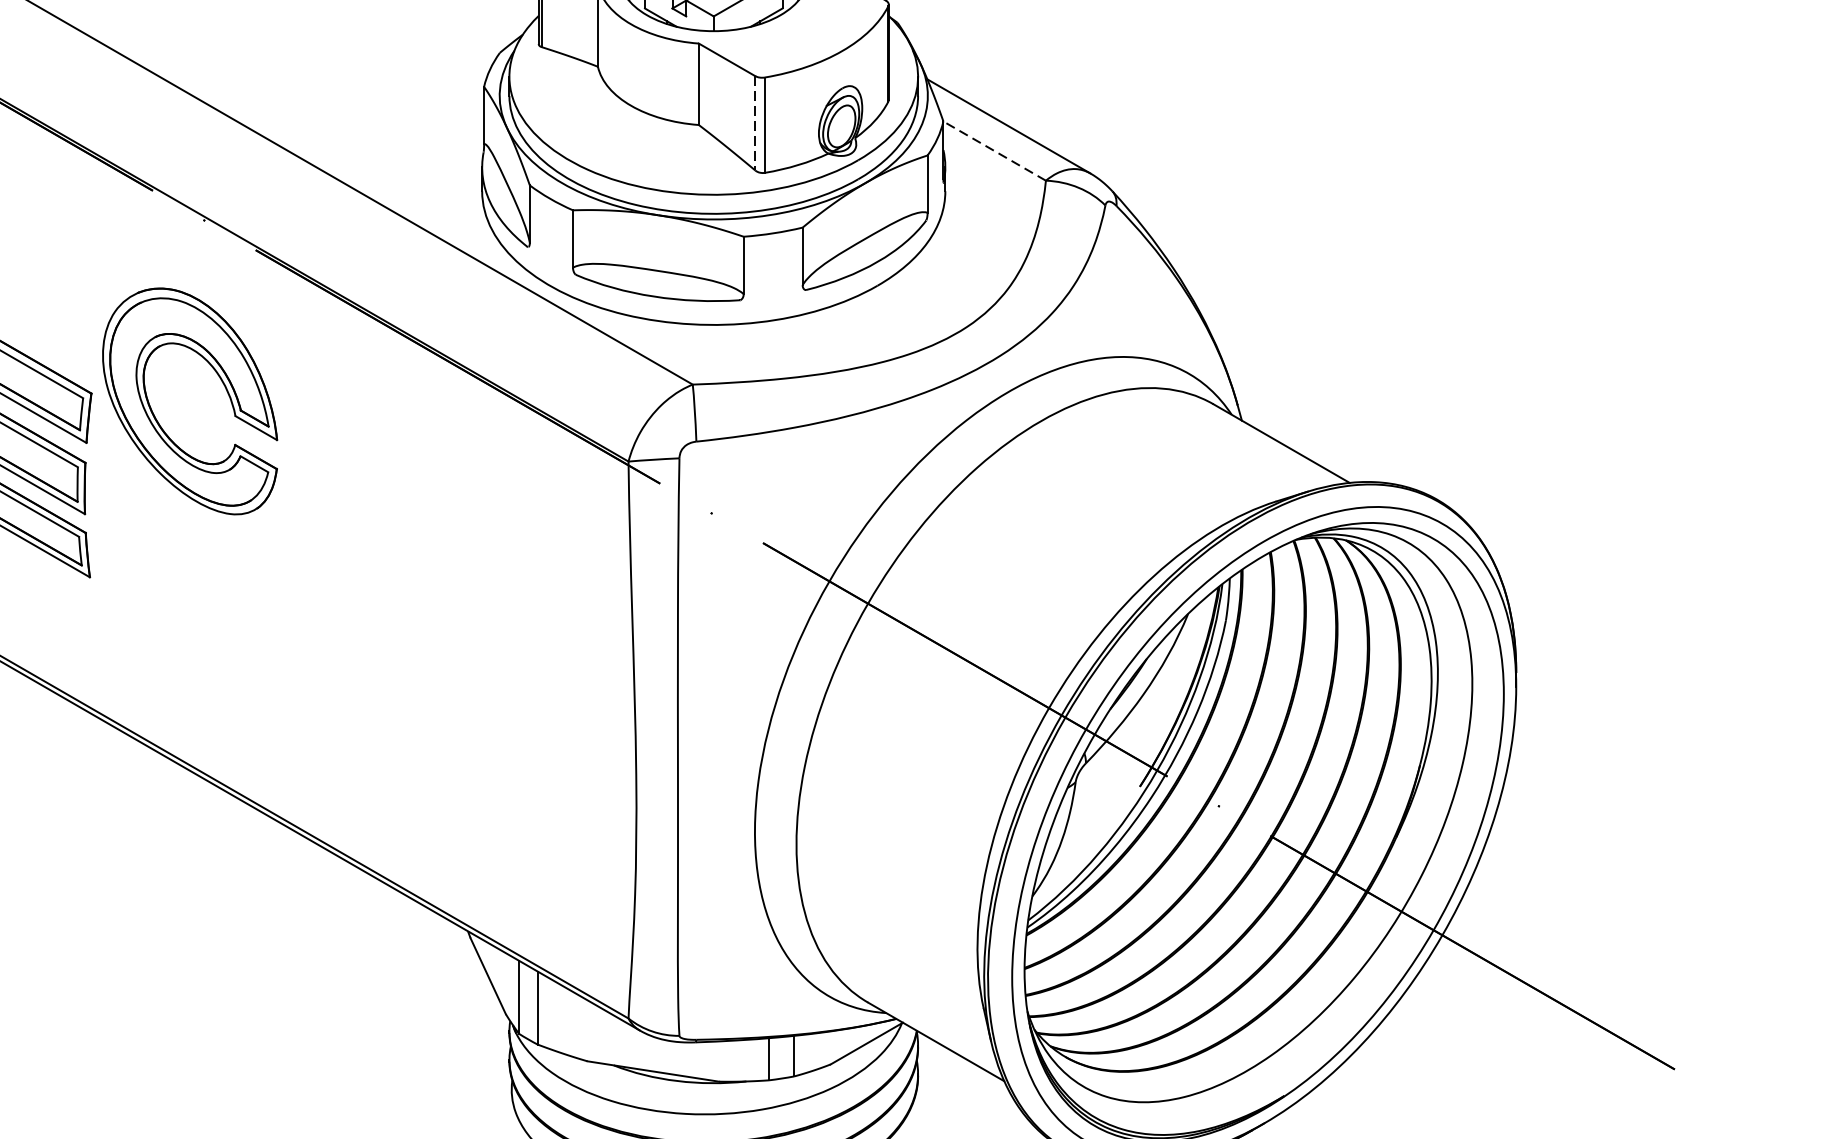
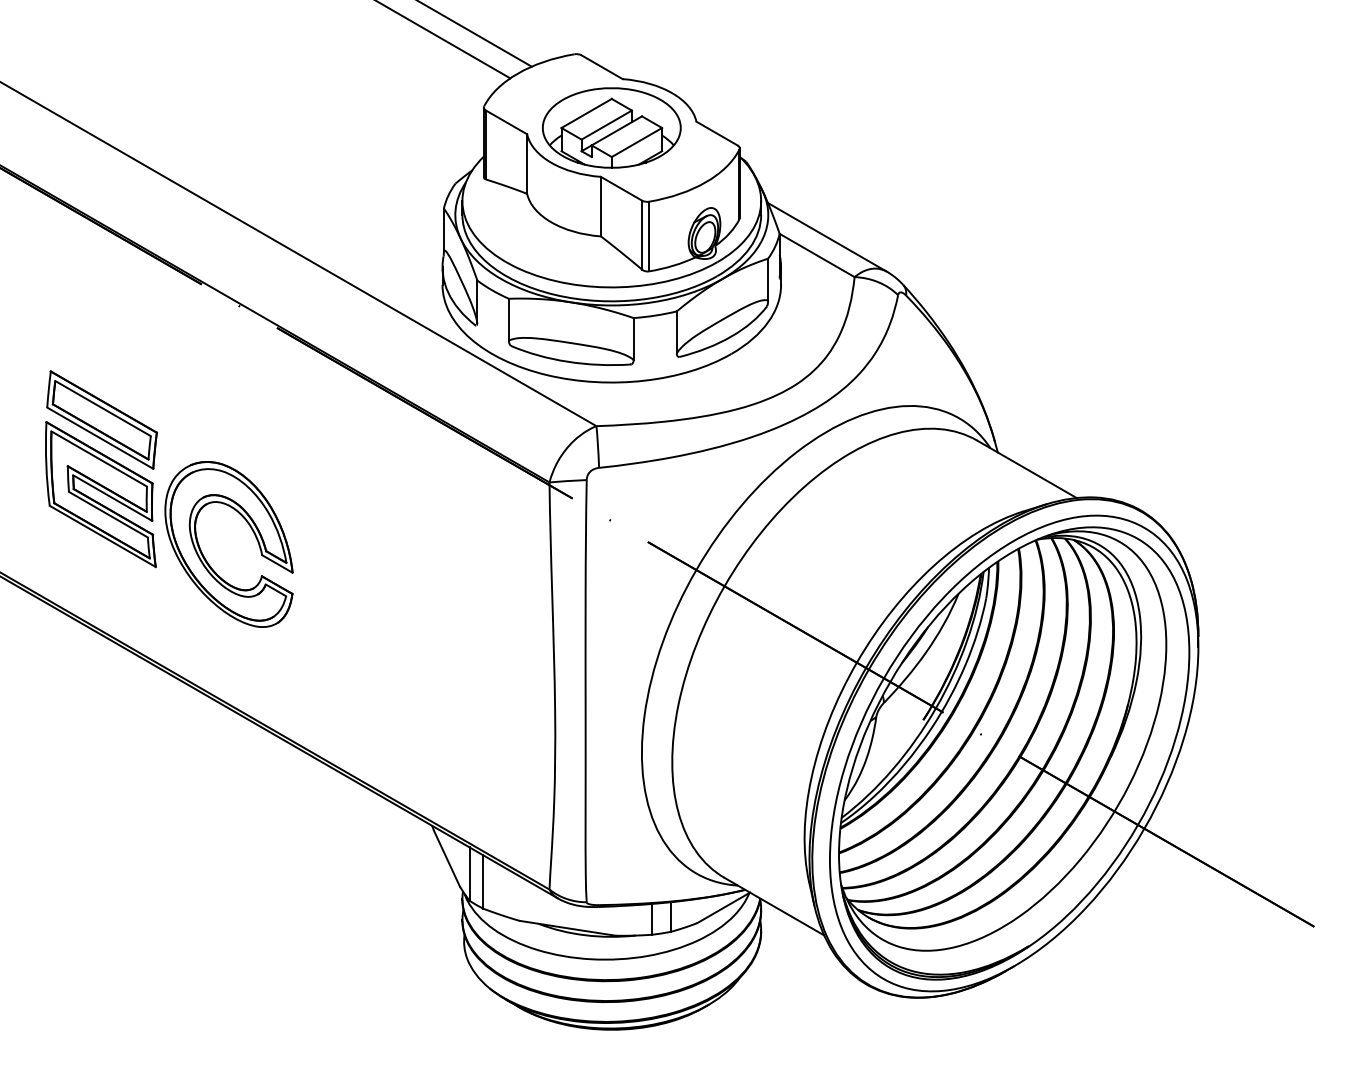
line: (755, 123) -> (642, 235), dashed -> solid
line: (993, 151) -> (816, 255), dashed -> solid
part: (159, 421) -> (206, 559), moved

